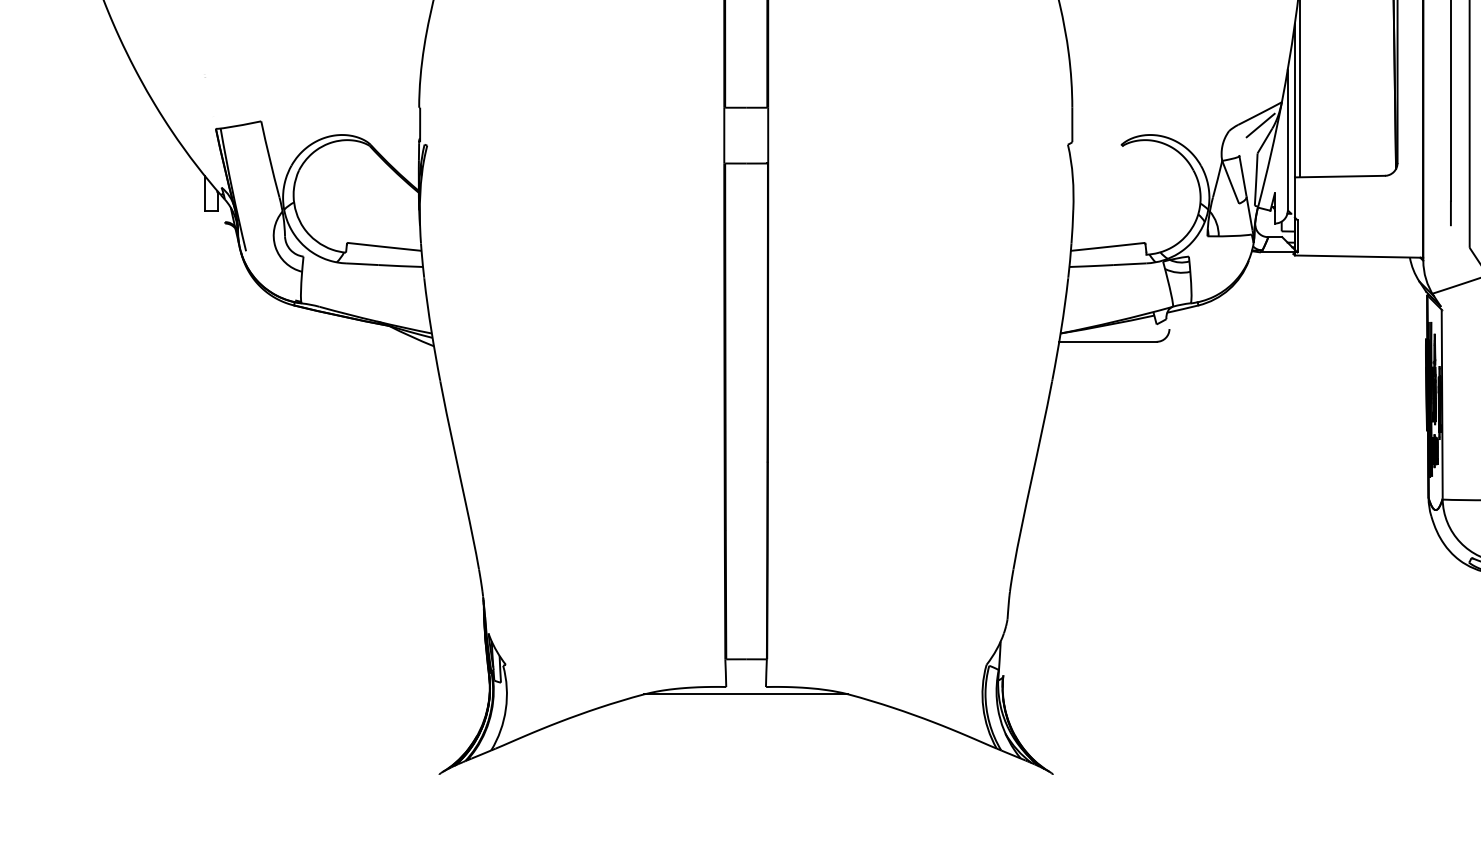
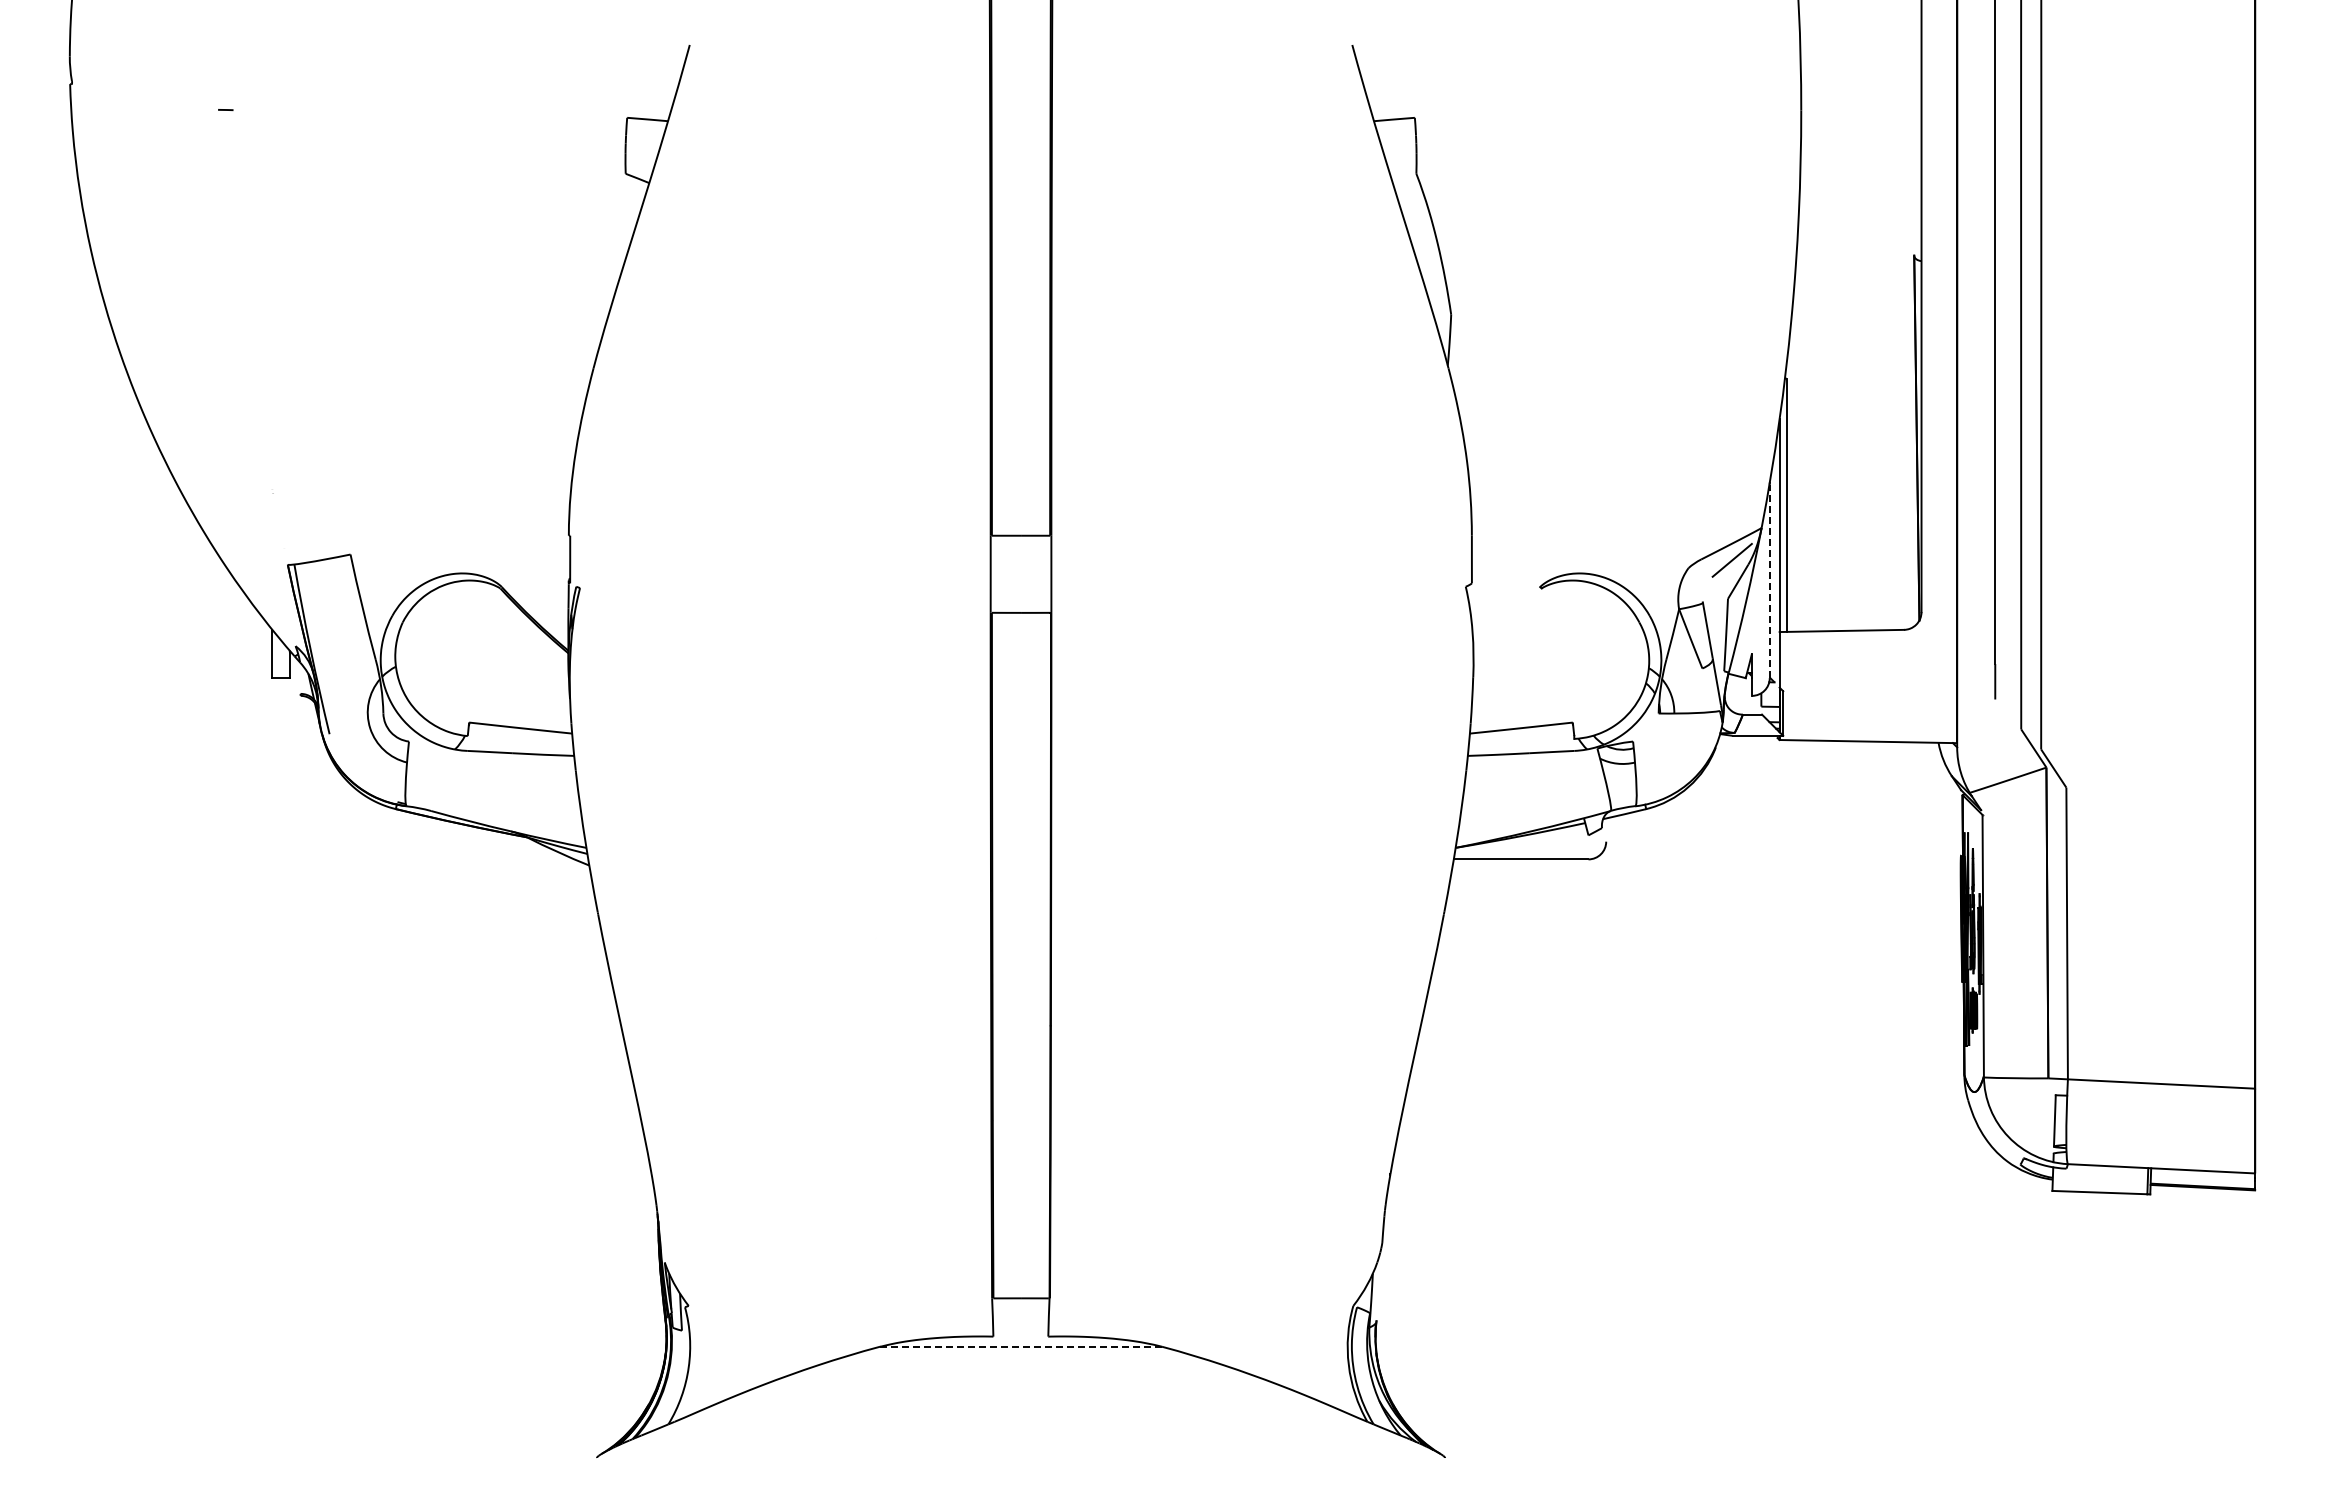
line: (1287, 140) -> (1769, 581), solid -> dashed
line: (746, 694) -> (1021, 1346), solid -> dashed

